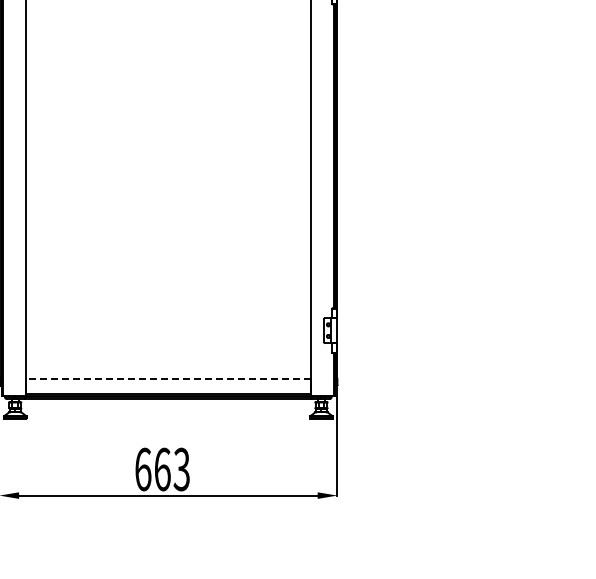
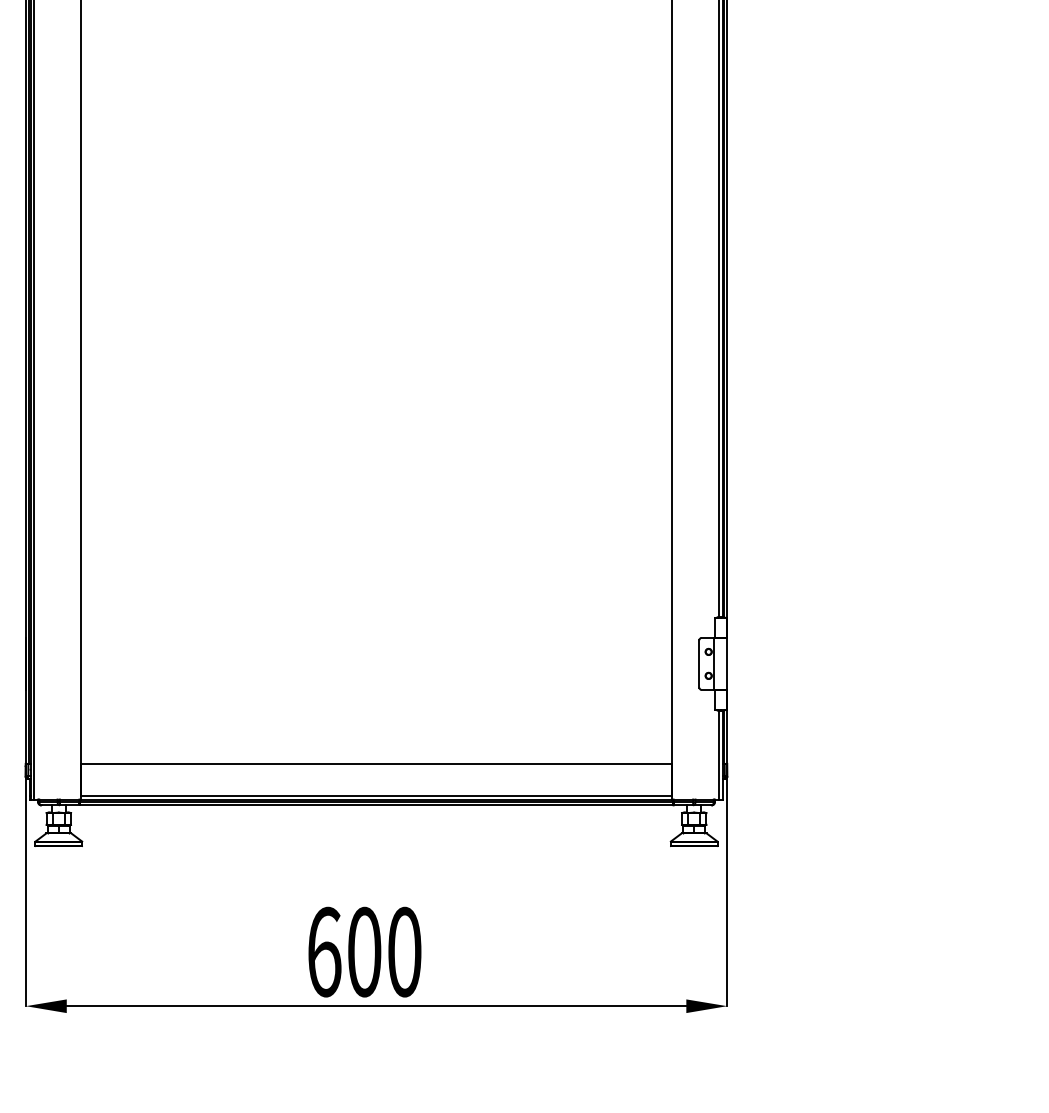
line: (168, 379) -> (376, 765), dashed -> solid
text: (171, 469) -> (383, 952), 663 -> 600

